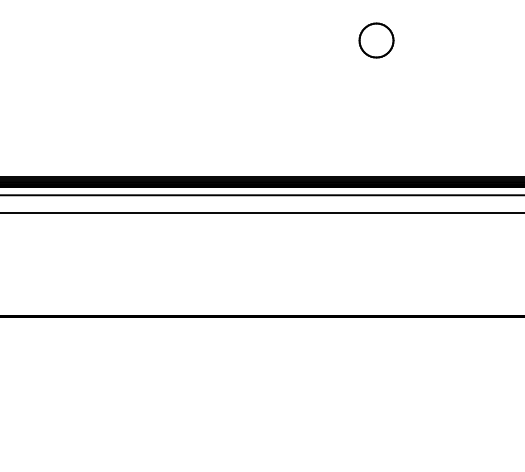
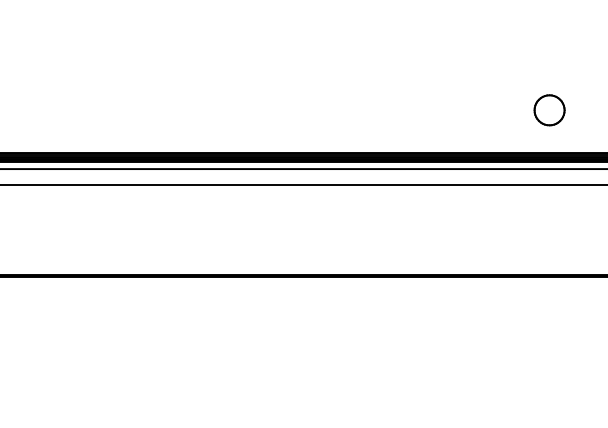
part: (376, 40) -> (549, 110), moved

